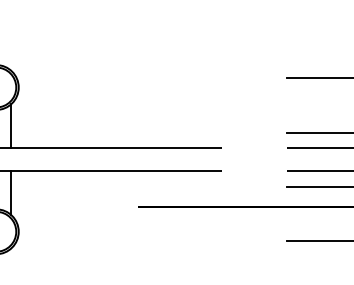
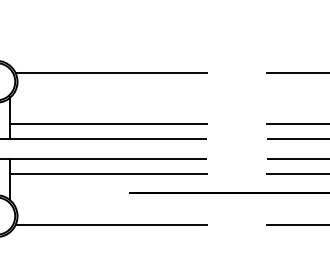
line: (118, 78) -> (110, 73), added
line: (116, 132) -> (108, 123), added
line: (116, 187) -> (108, 174), added
line: (118, 240) -> (110, 224), added

